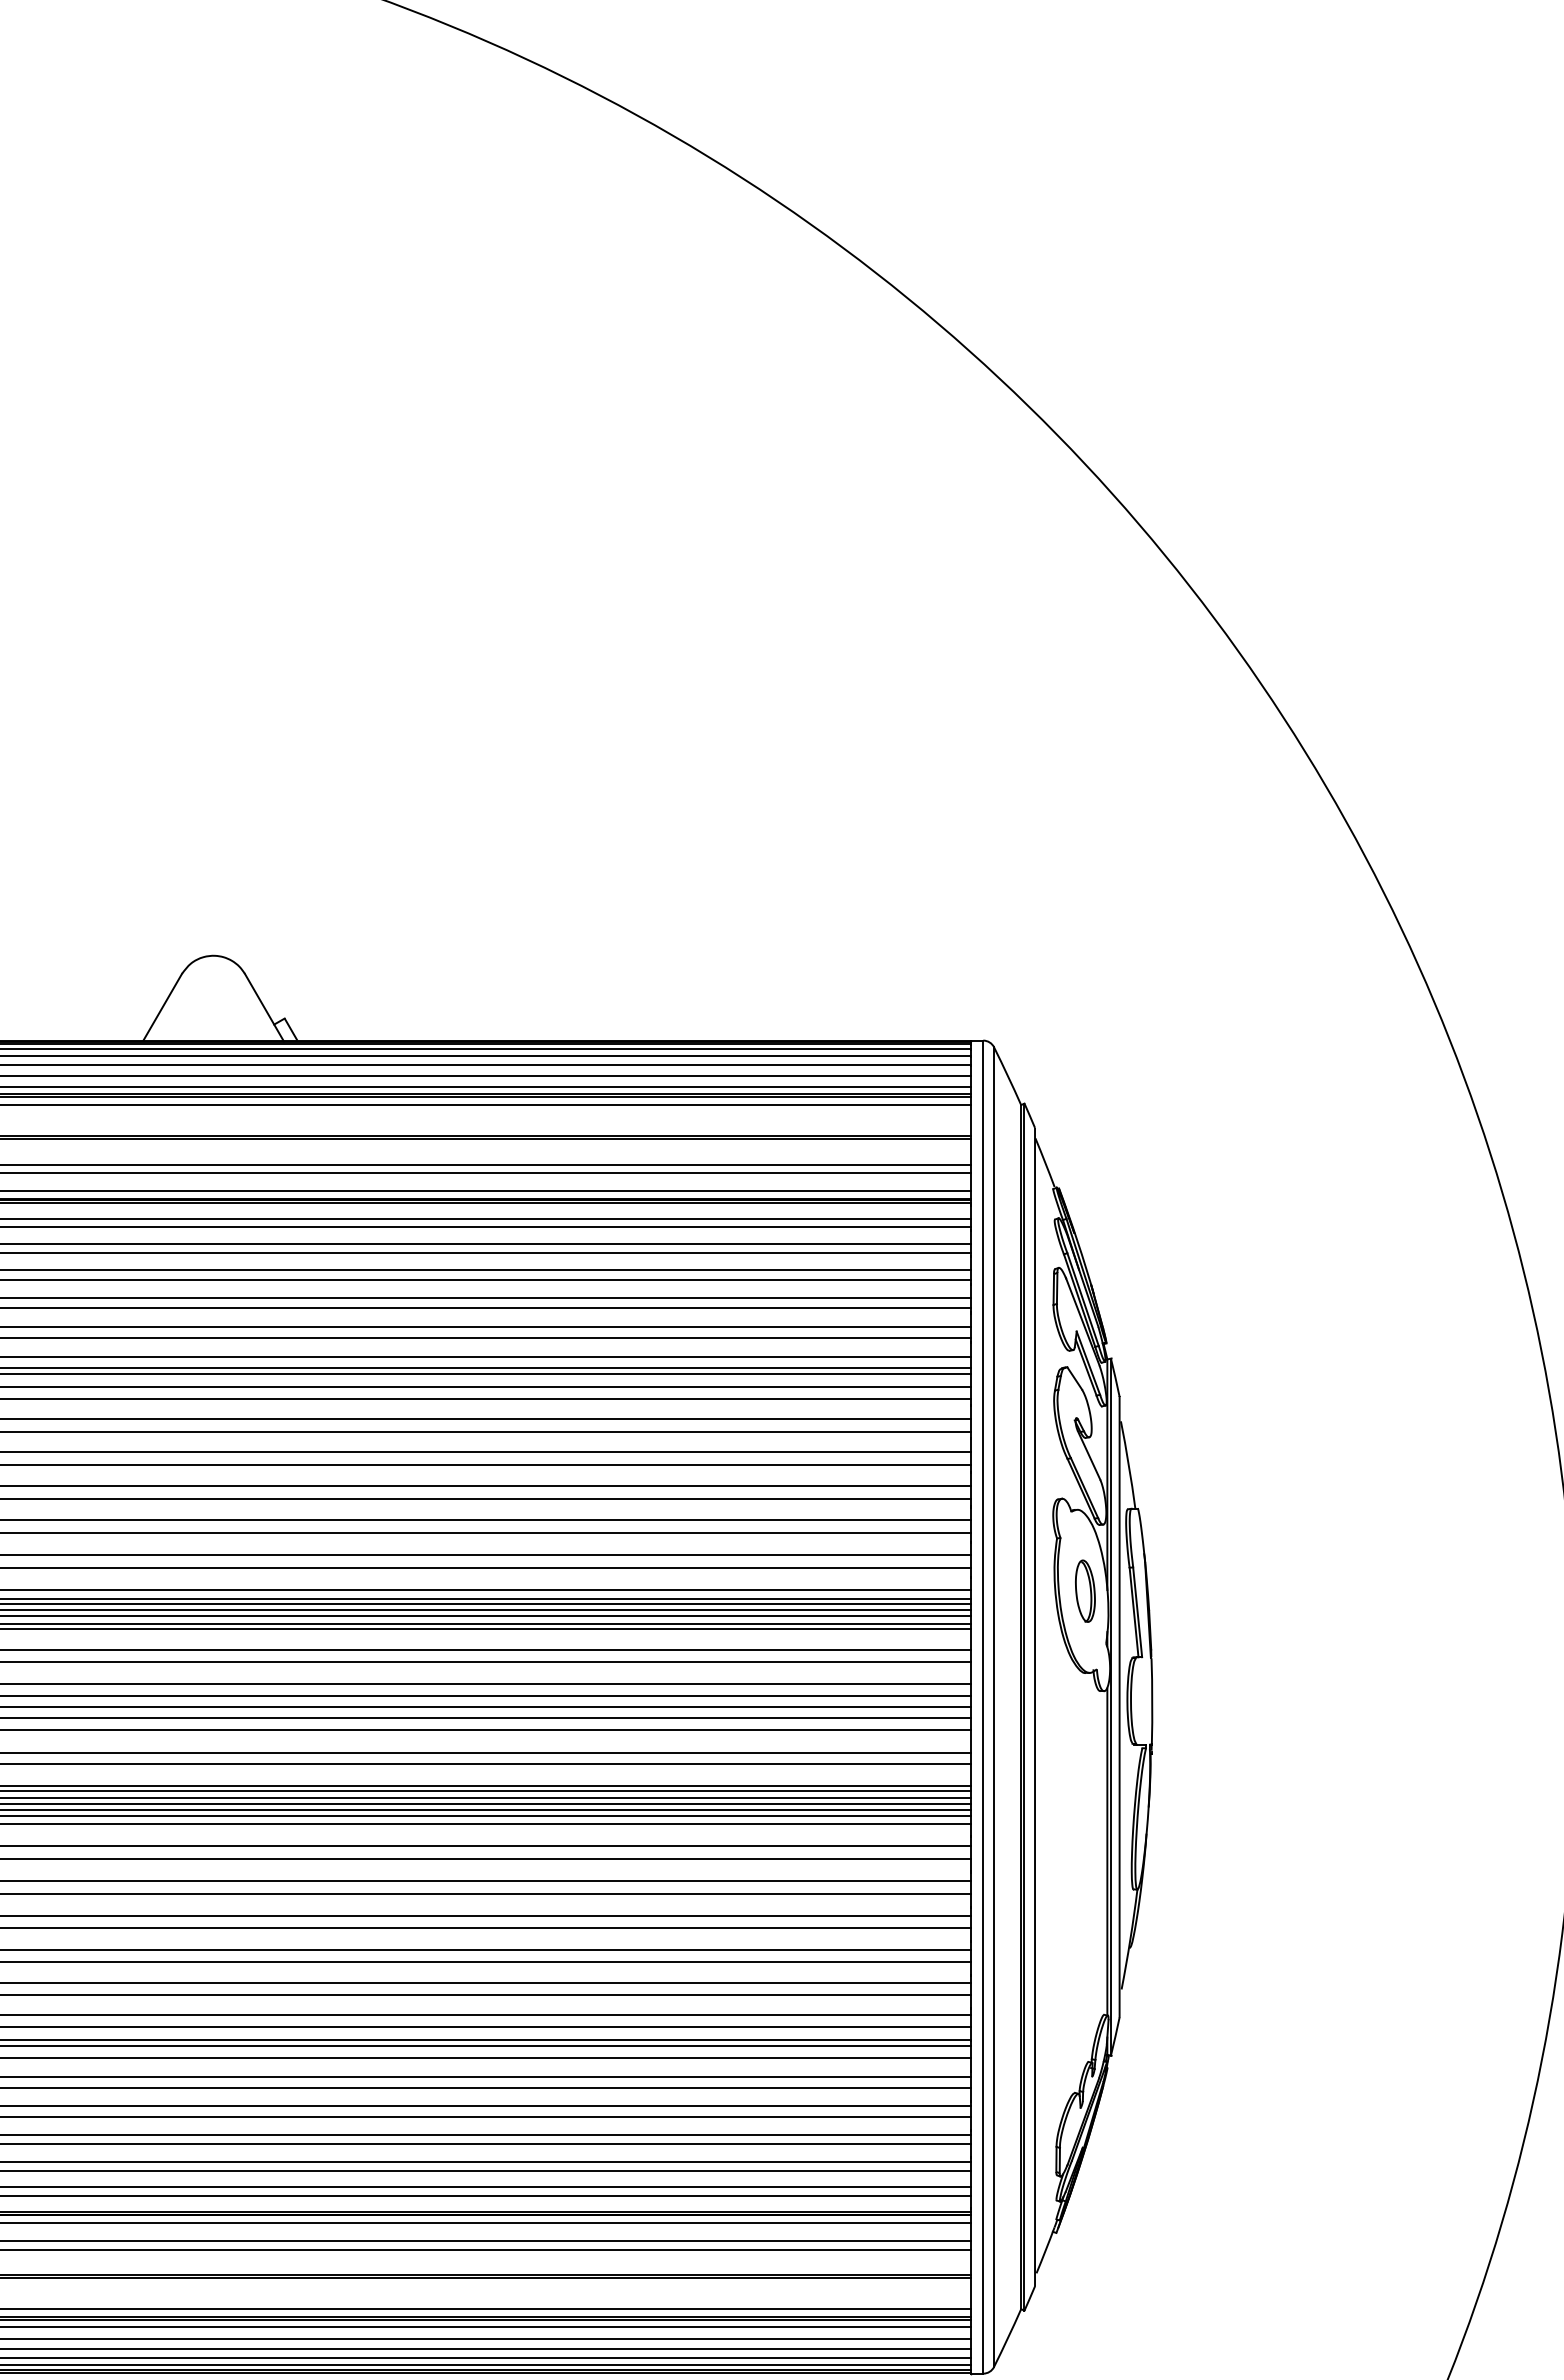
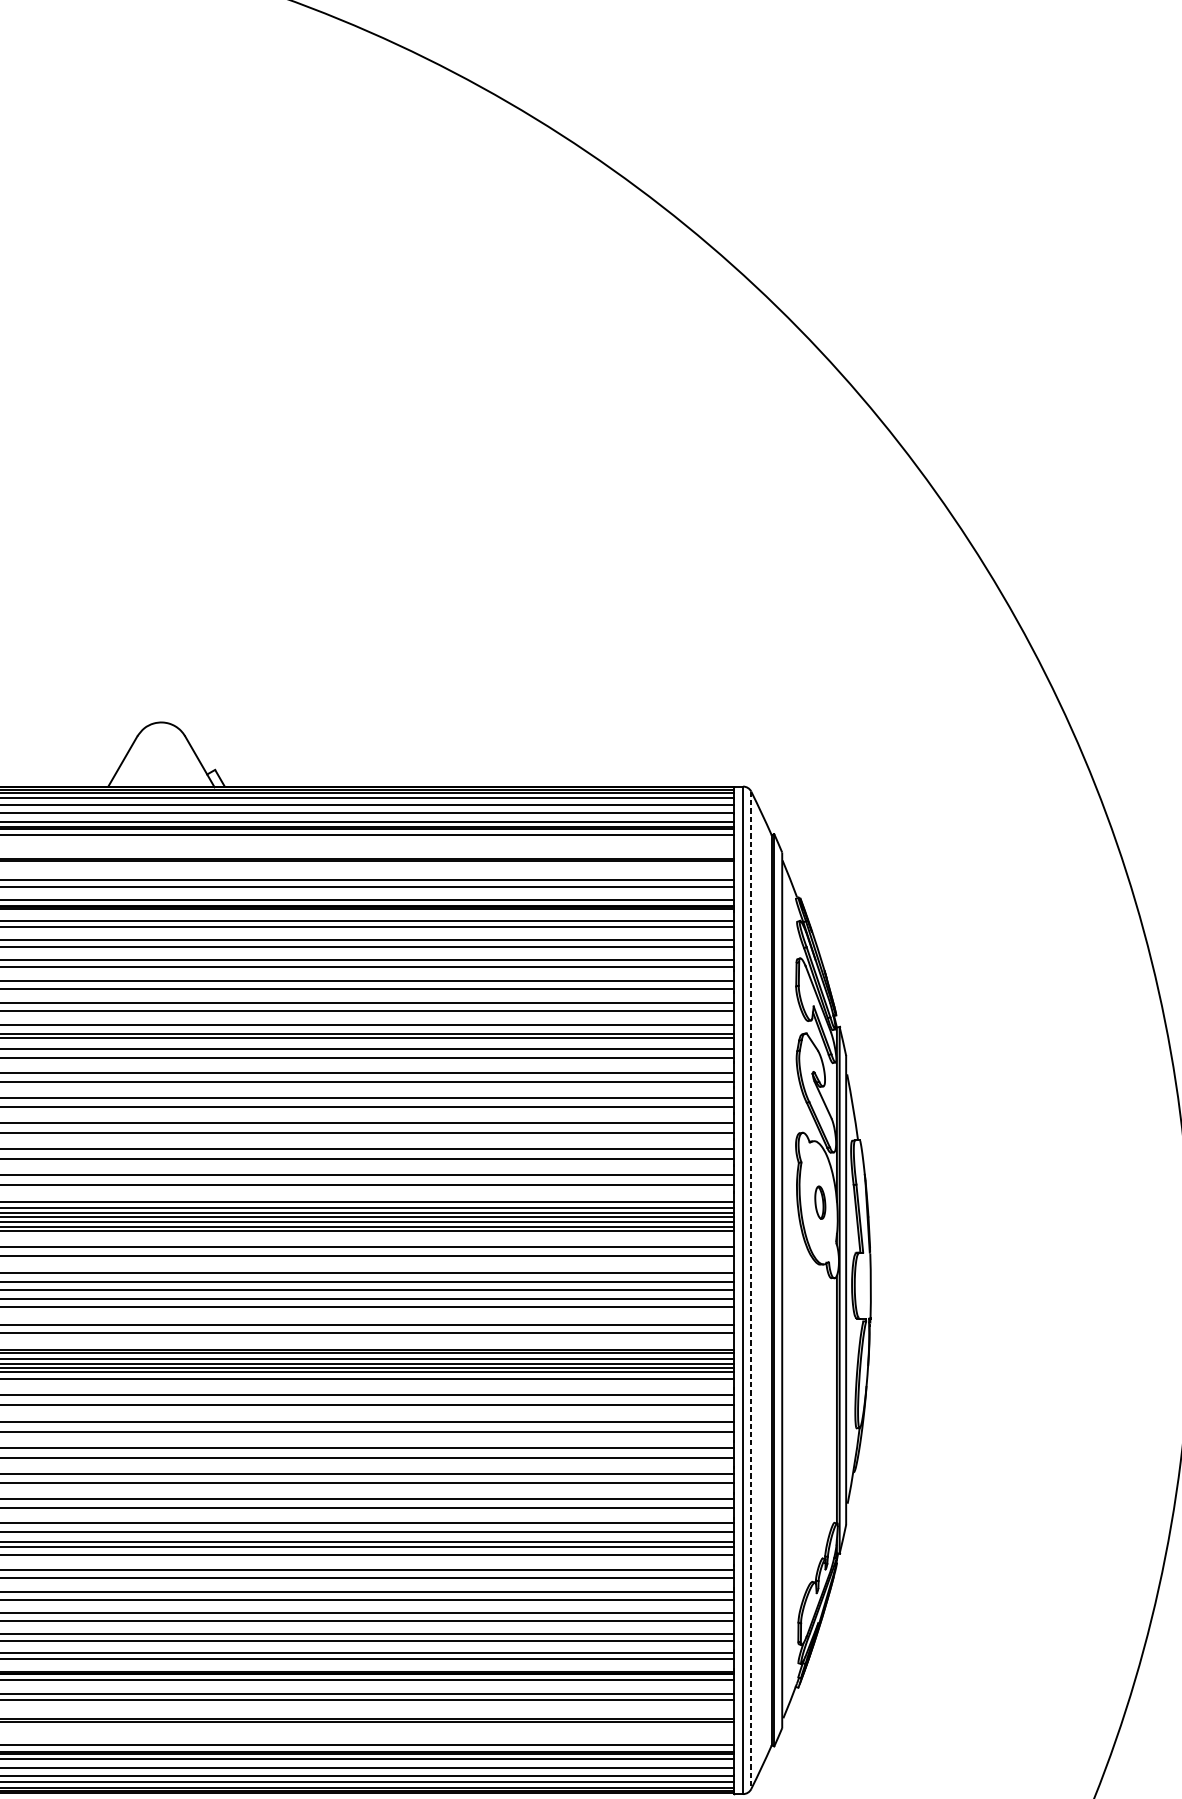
part: (1085, 1590) -> (820, 1202), size x0.7
line: (994, 1707) -> (751, 1290), solid -> dashed

